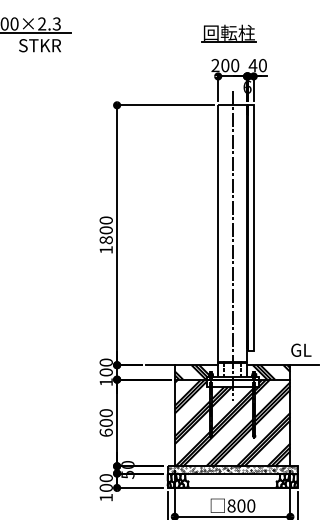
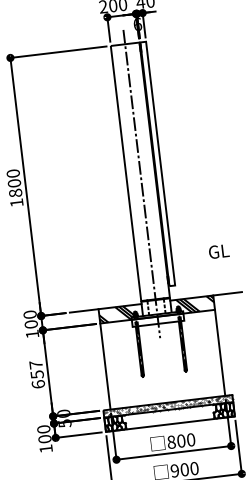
text: (301, 349) -> (219, 250), moved
text: (105, 418) -> (36, 370), 600 -> 657
hatch: (232, 422) -> (162, 359), removed

